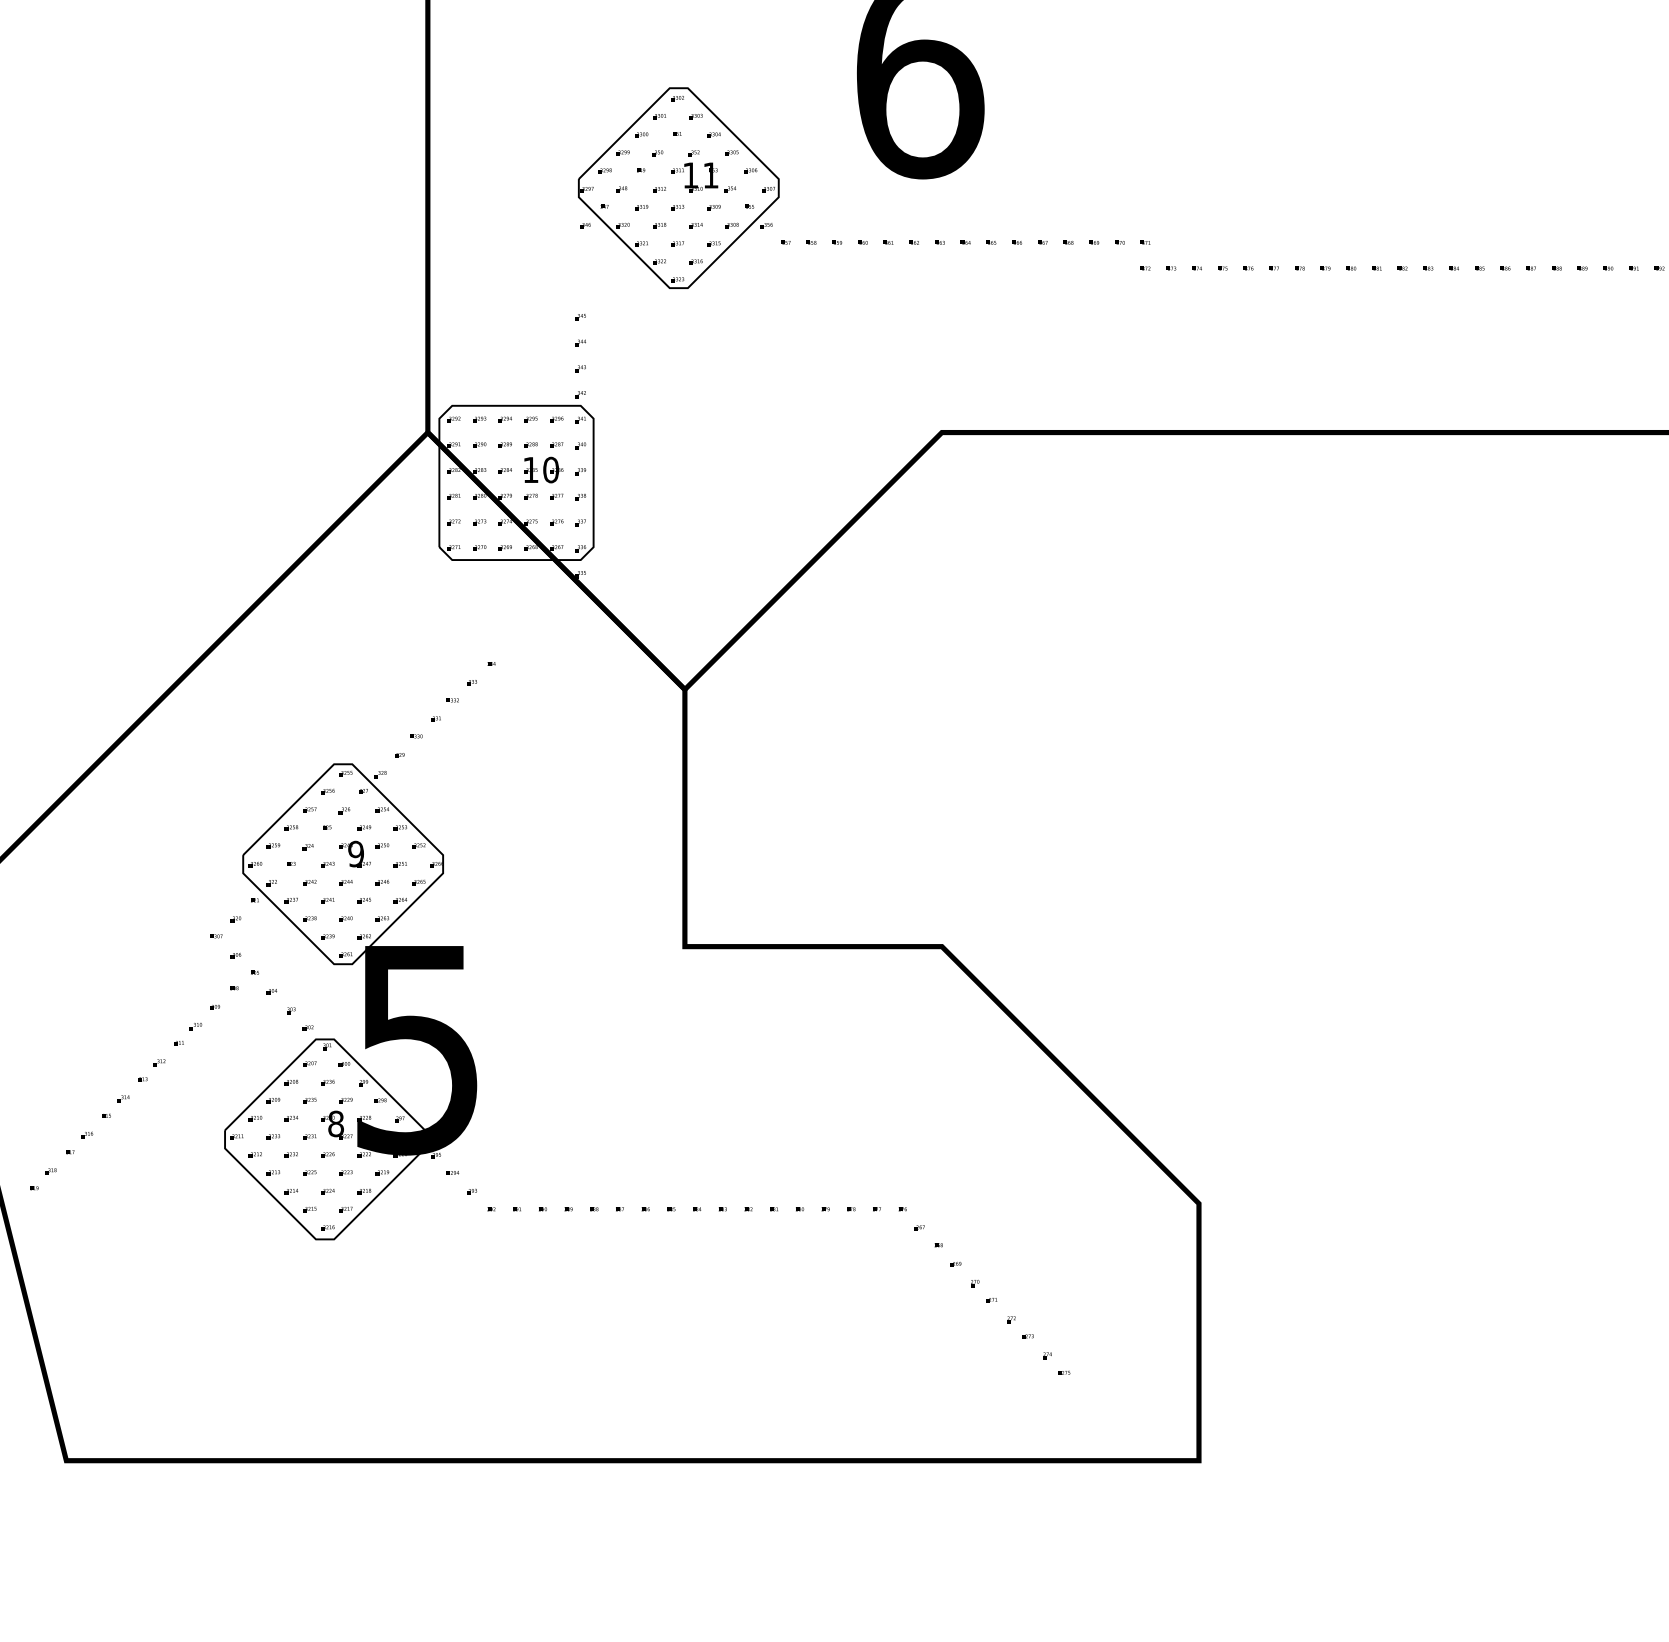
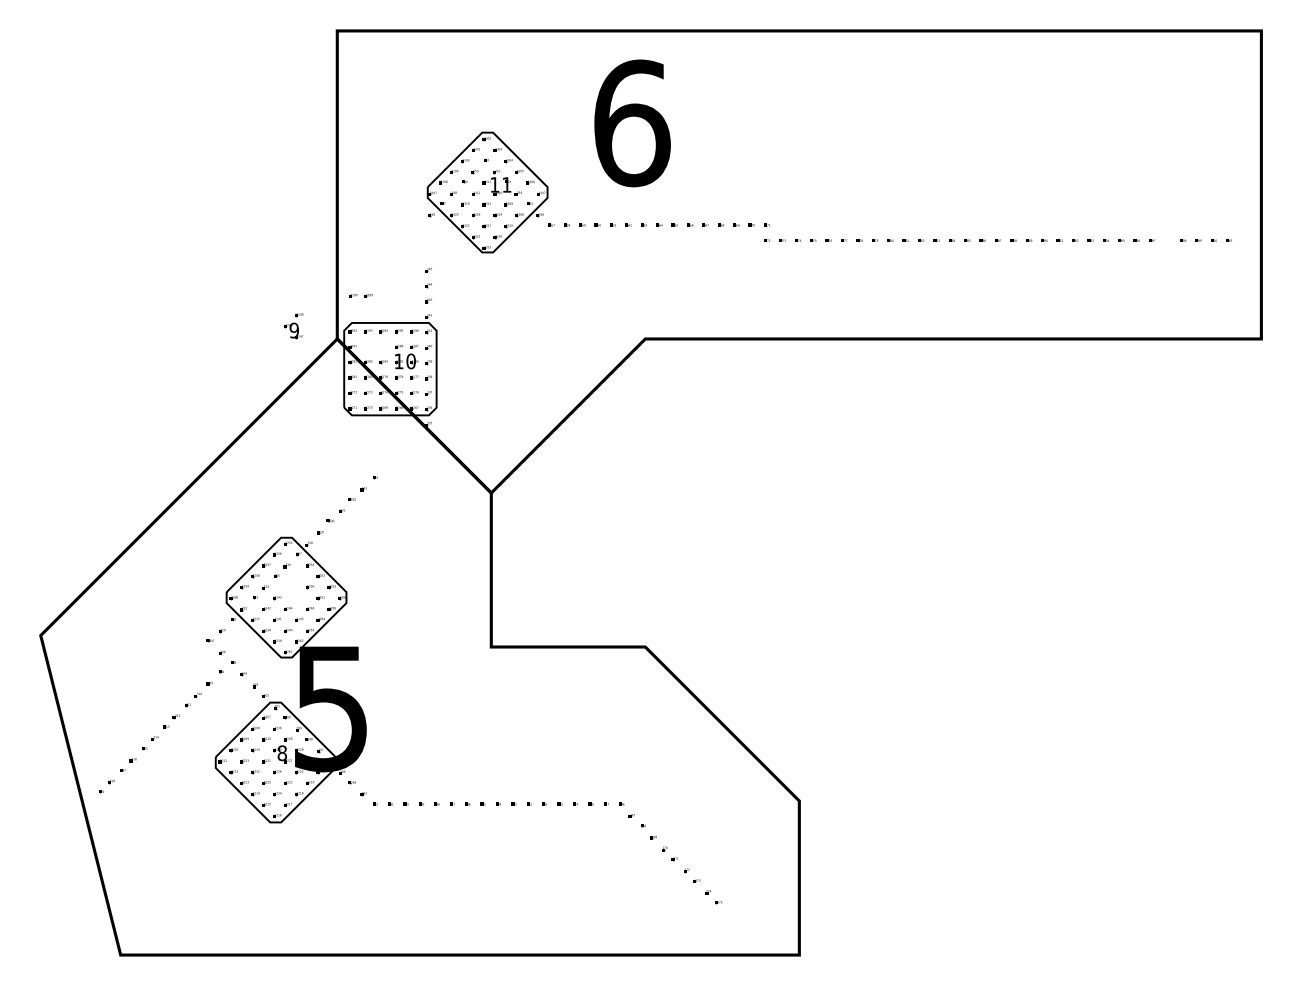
part: (491, 445) -> (360, 295), moved
part: (354, 847) -> (293, 326), moved

